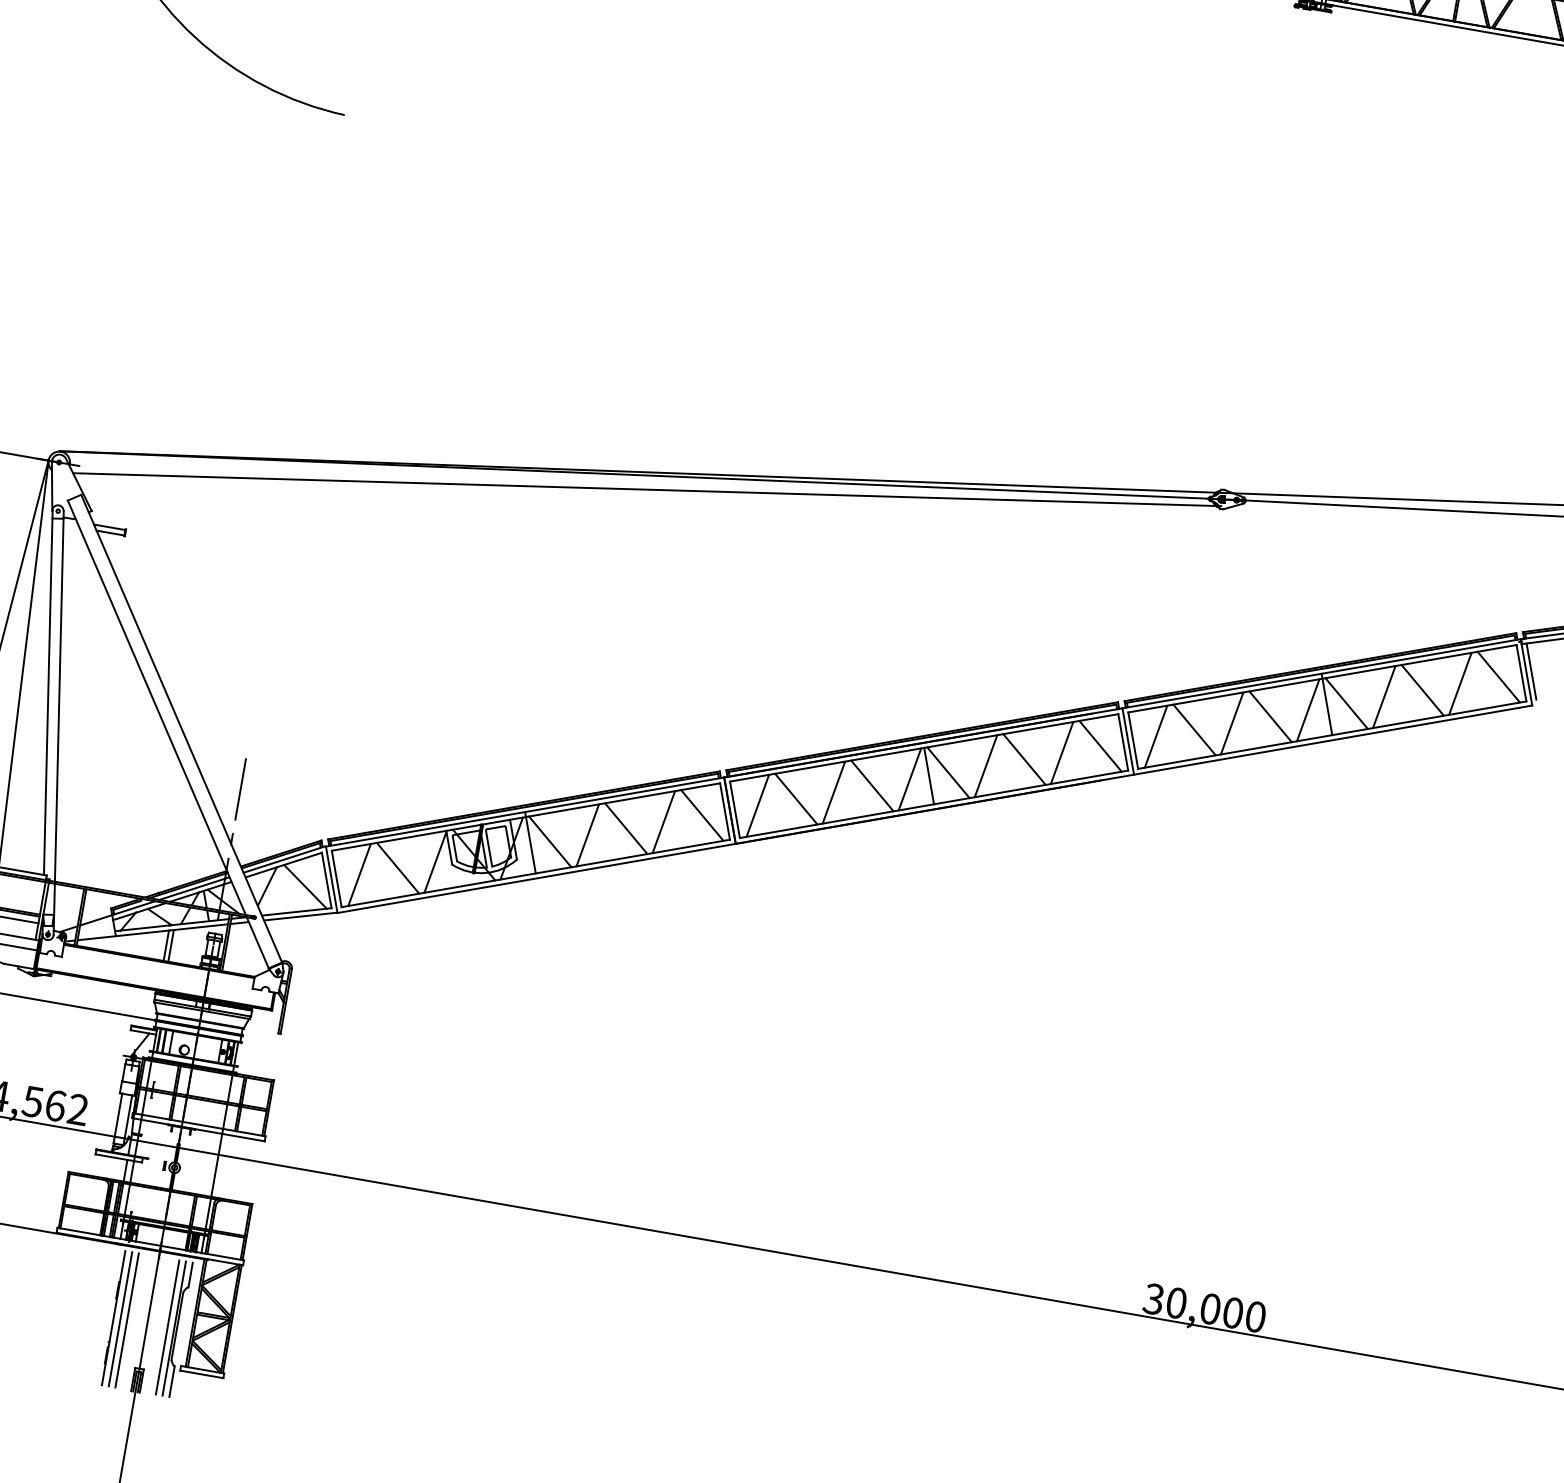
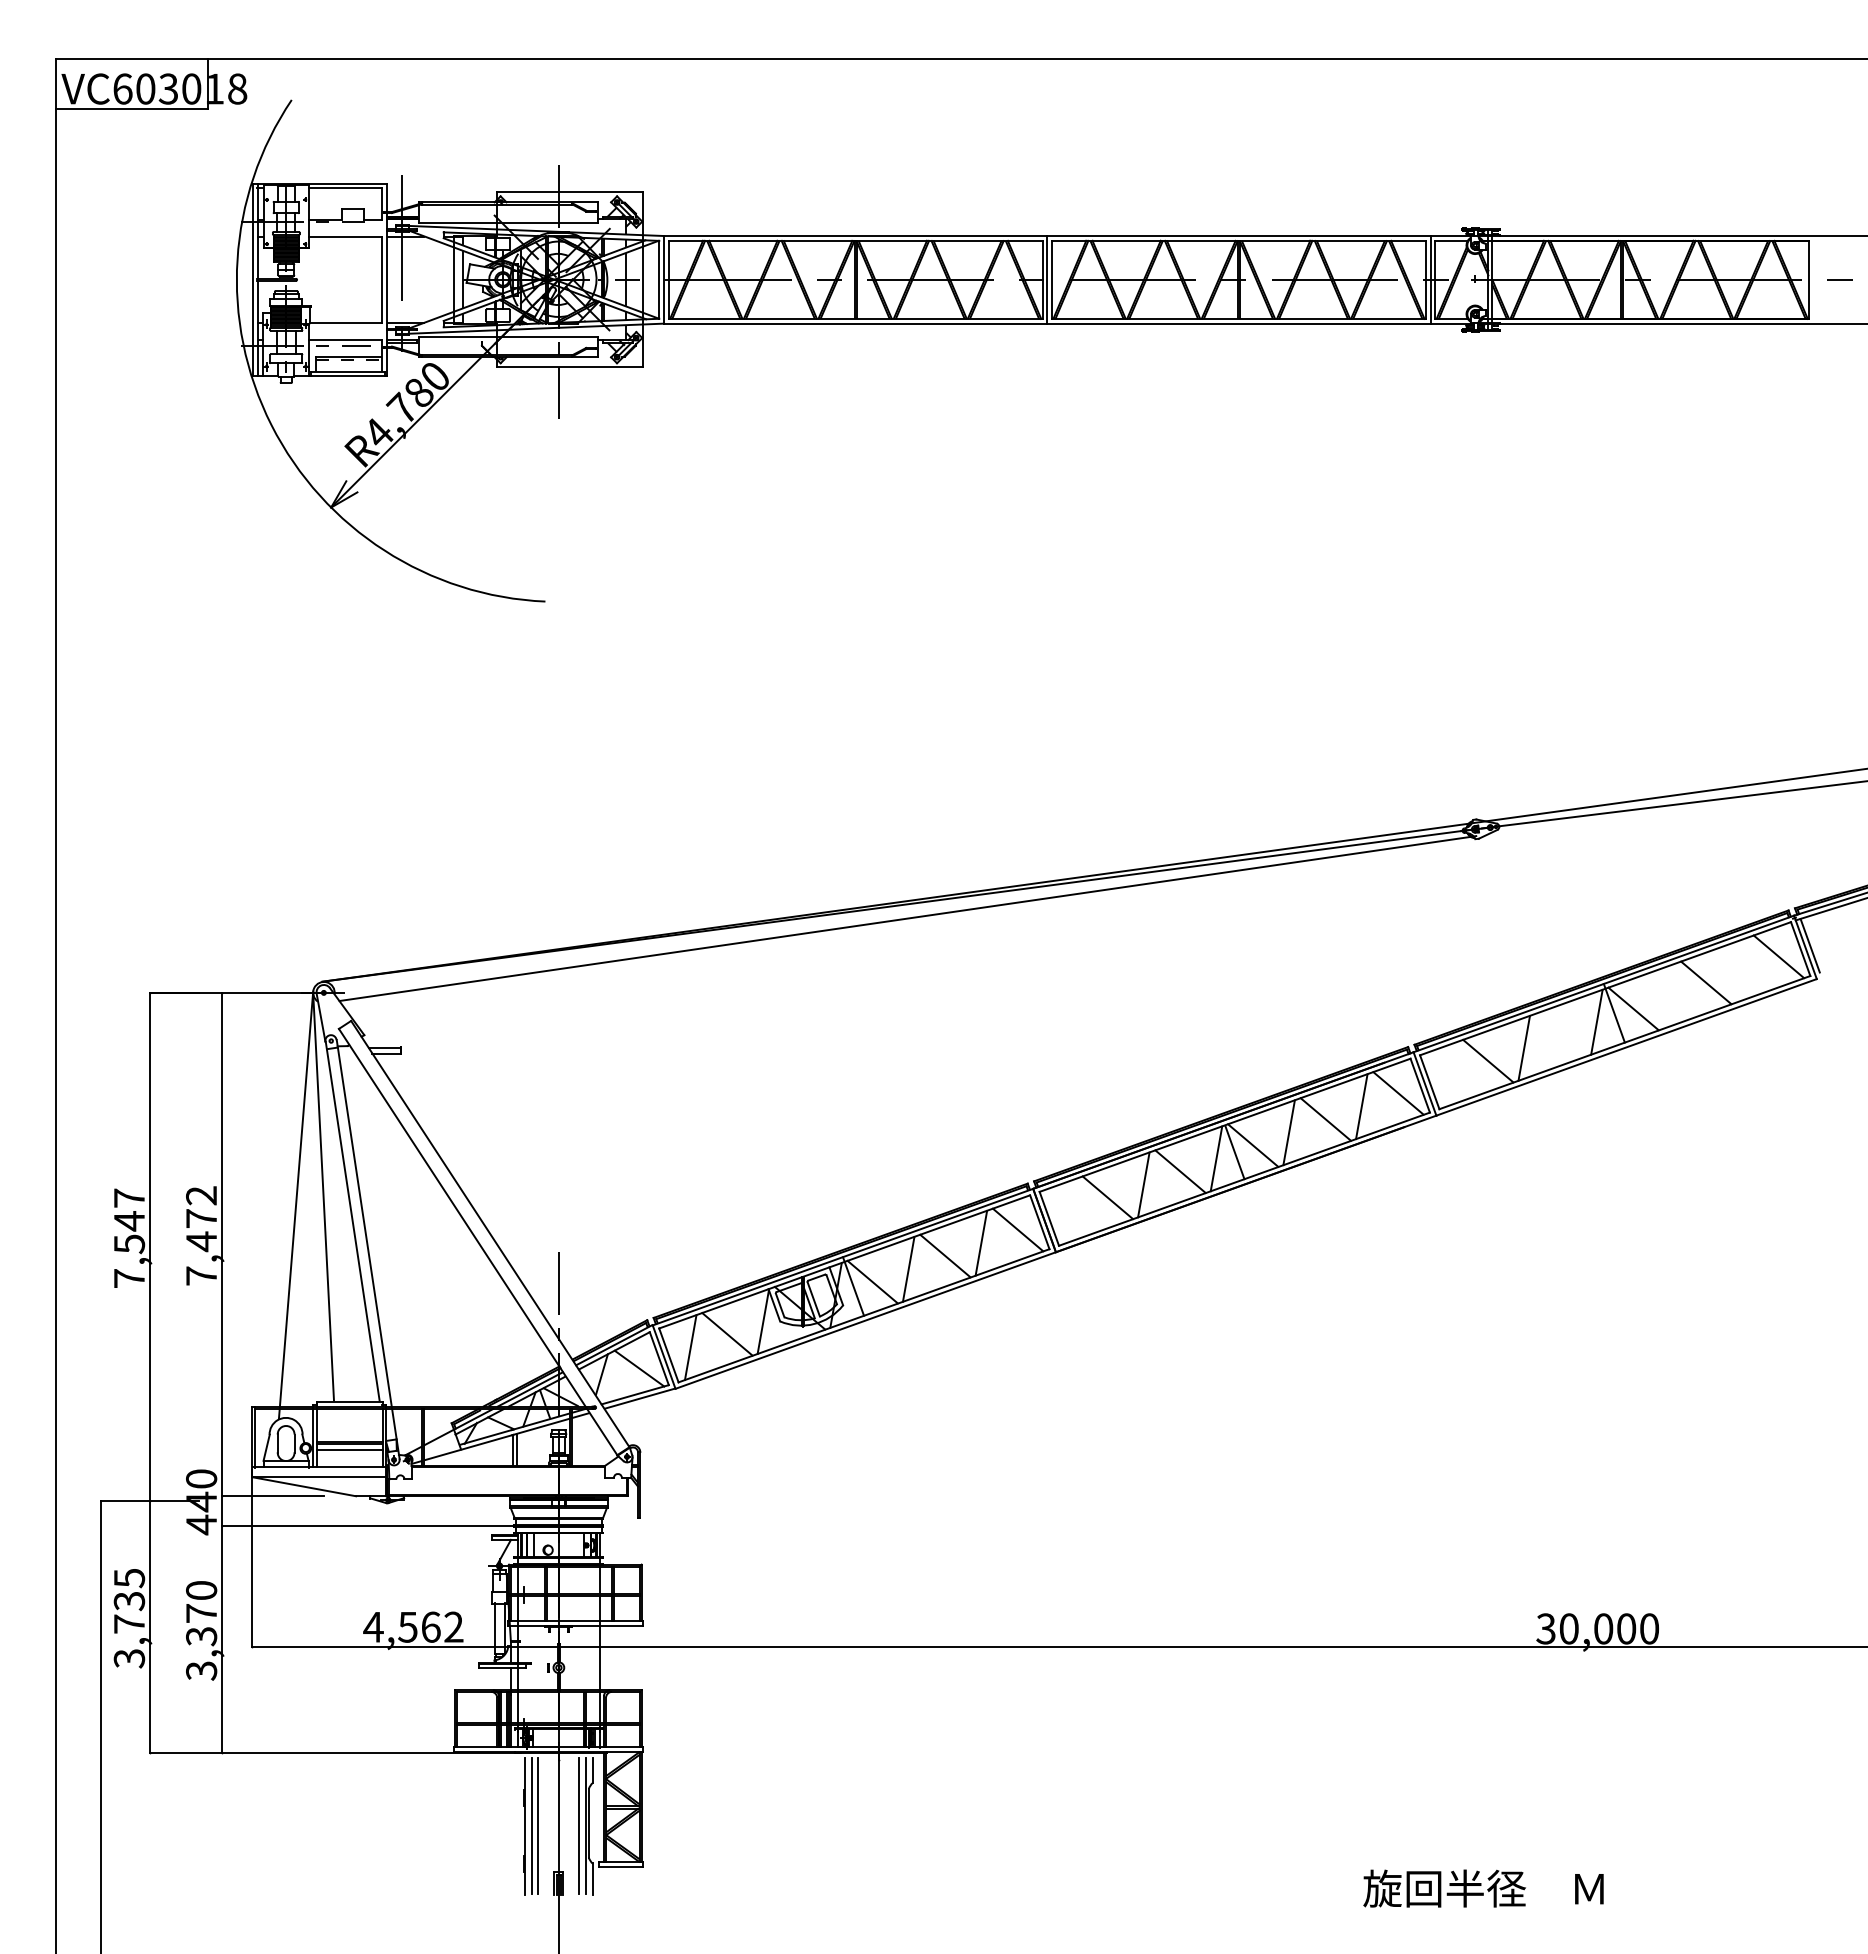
line: (1459, 683) -> (1741, 969), removed
line: (1384, 696) -> (1669, 995), removed
line: (1270, 716) -> (1560, 1034), removed
line: (1155, 736) -> (1451, 1074), removed
line: (757, 805) -> (1070, 1210), removed

